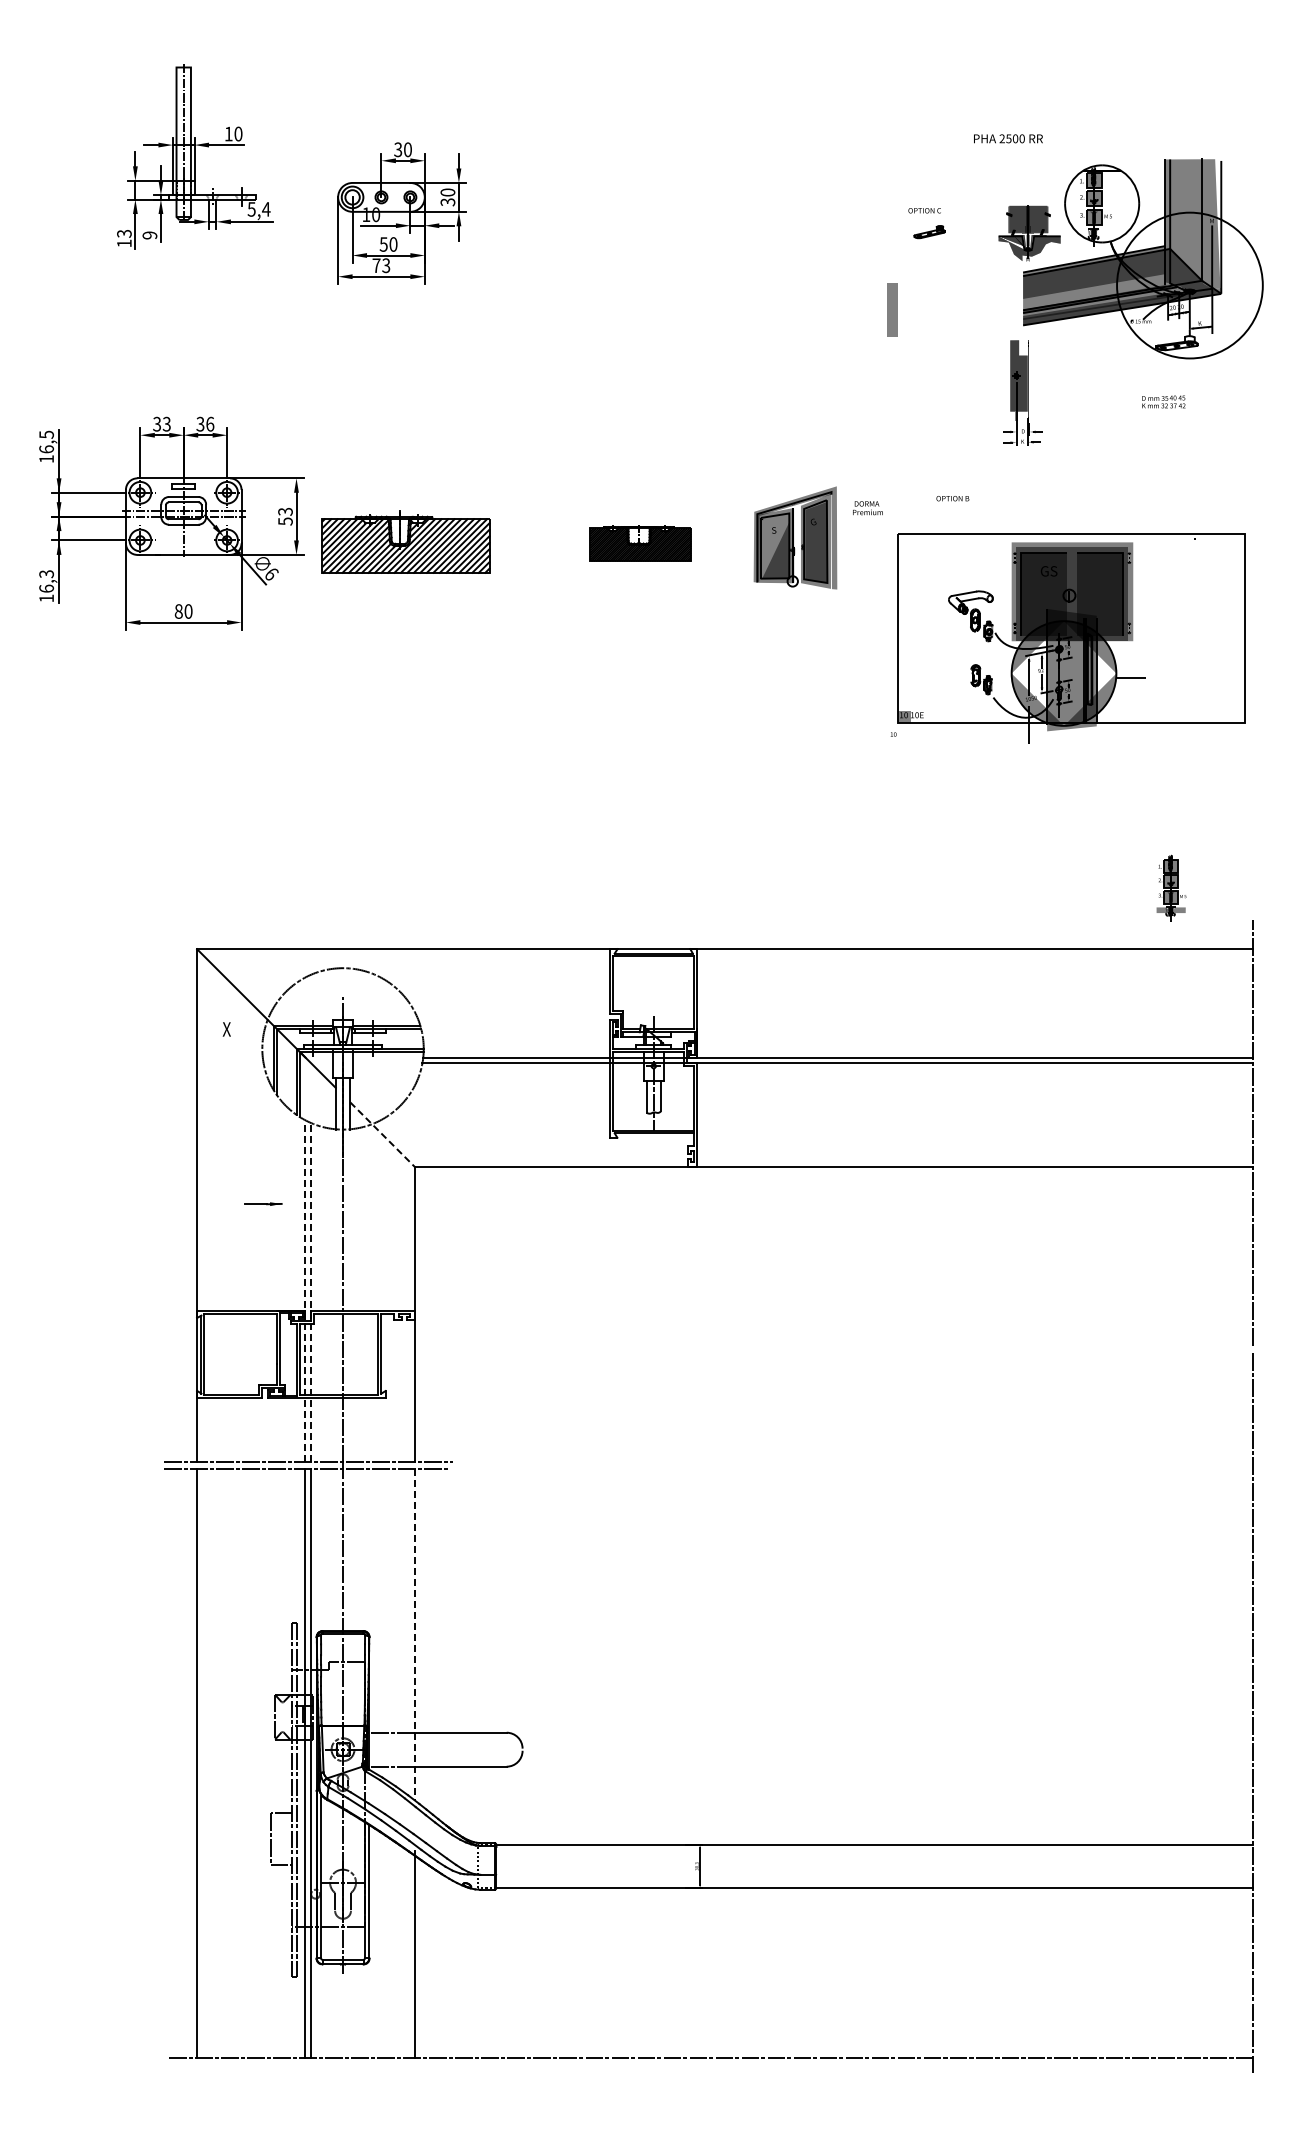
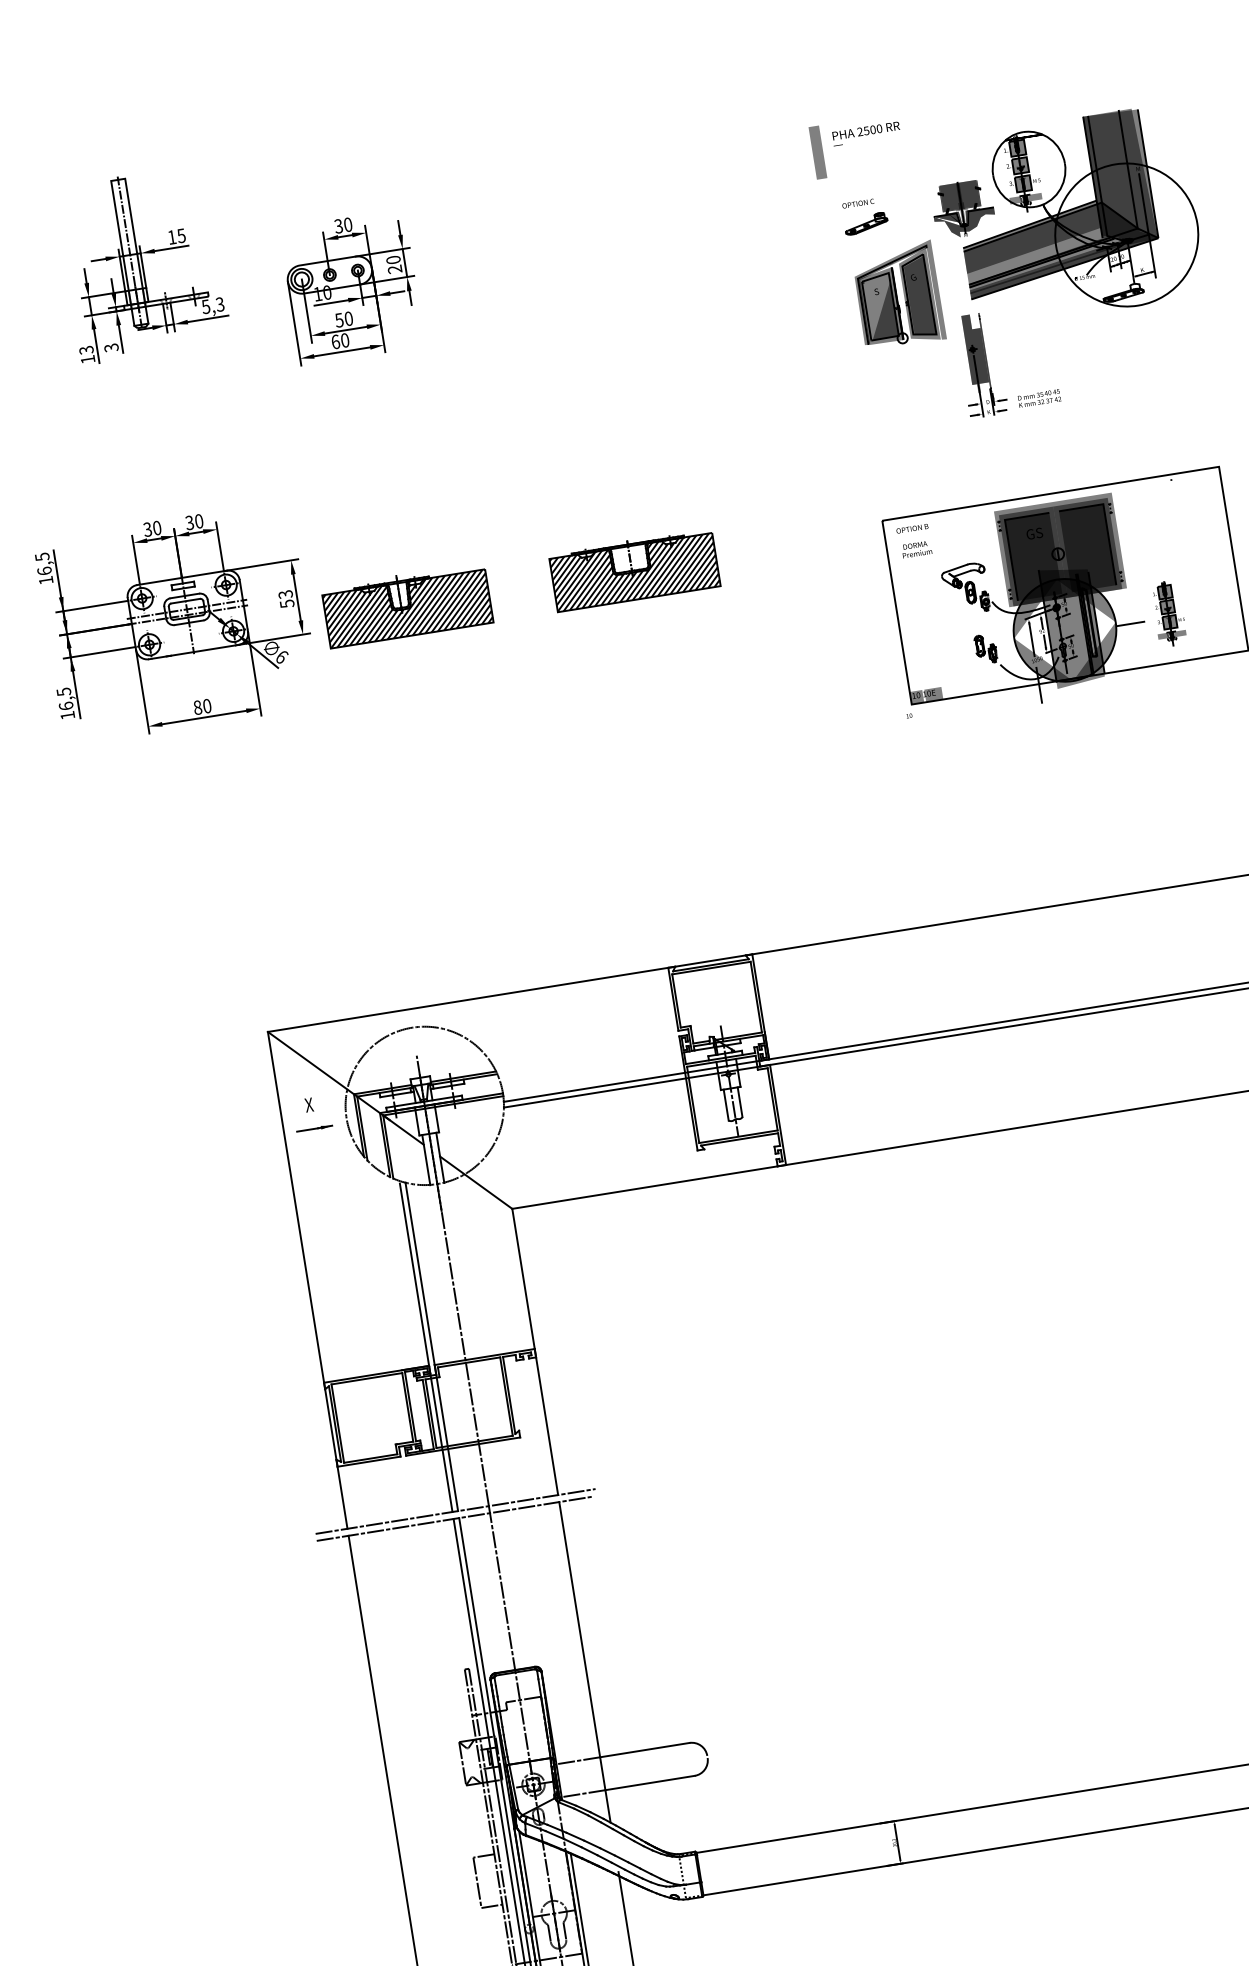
text: (238, 133) -> (181, 235), 10 -> 15
text: (1008, 138) -> (866, 130), moved
text: (448, 202) -> (395, 269), 30 -> 20
text: (266, 209) -> (220, 304), 5,4 -> 5,3
fill: (1192, 227) -> (1120, 178), added
part: (929, 231) -> (866, 223), size x1.43
fill: (1083, 232) -> (1015, 200), added
fill: (1103, 232) -> (1034, 197), added
text: (149, 235) -> (111, 347), 9 -> 3
text: (381, 265) -> (340, 341), 73 -> 60
part: (892, 309) -> (817, 152), moved
text: (1163, 401) -> (1039, 398), moved
text: (210, 423) -> (199, 520), 36 -> 30
text: (166, 424) -> (156, 528), 33 -> 30
text: (952, 498) -> (912, 528), moved
text: (867, 508) -> (916, 549), moved
part: (795, 537) -> (898, 295), moved
part: (640, 542) -> (634, 569), size x1.67
text: (46, 573) -> (63, 691), 16,3 -> 16,5
fill: (921, 716) -> (933, 694), added
part: (1171, 887) -> (1168, 612), moved
line: (382, 1134) -> (476, 1182), dashed -> solid
part: (263, 1203) -> (314, 1128), moved
line: (305, 1292) -> (426, 1347), dashed -> solid
line: (311, 1292) -> (432, 1346), dashed -> solid
line: (414, 1635) -> (585, 1663), dashed -> solid

